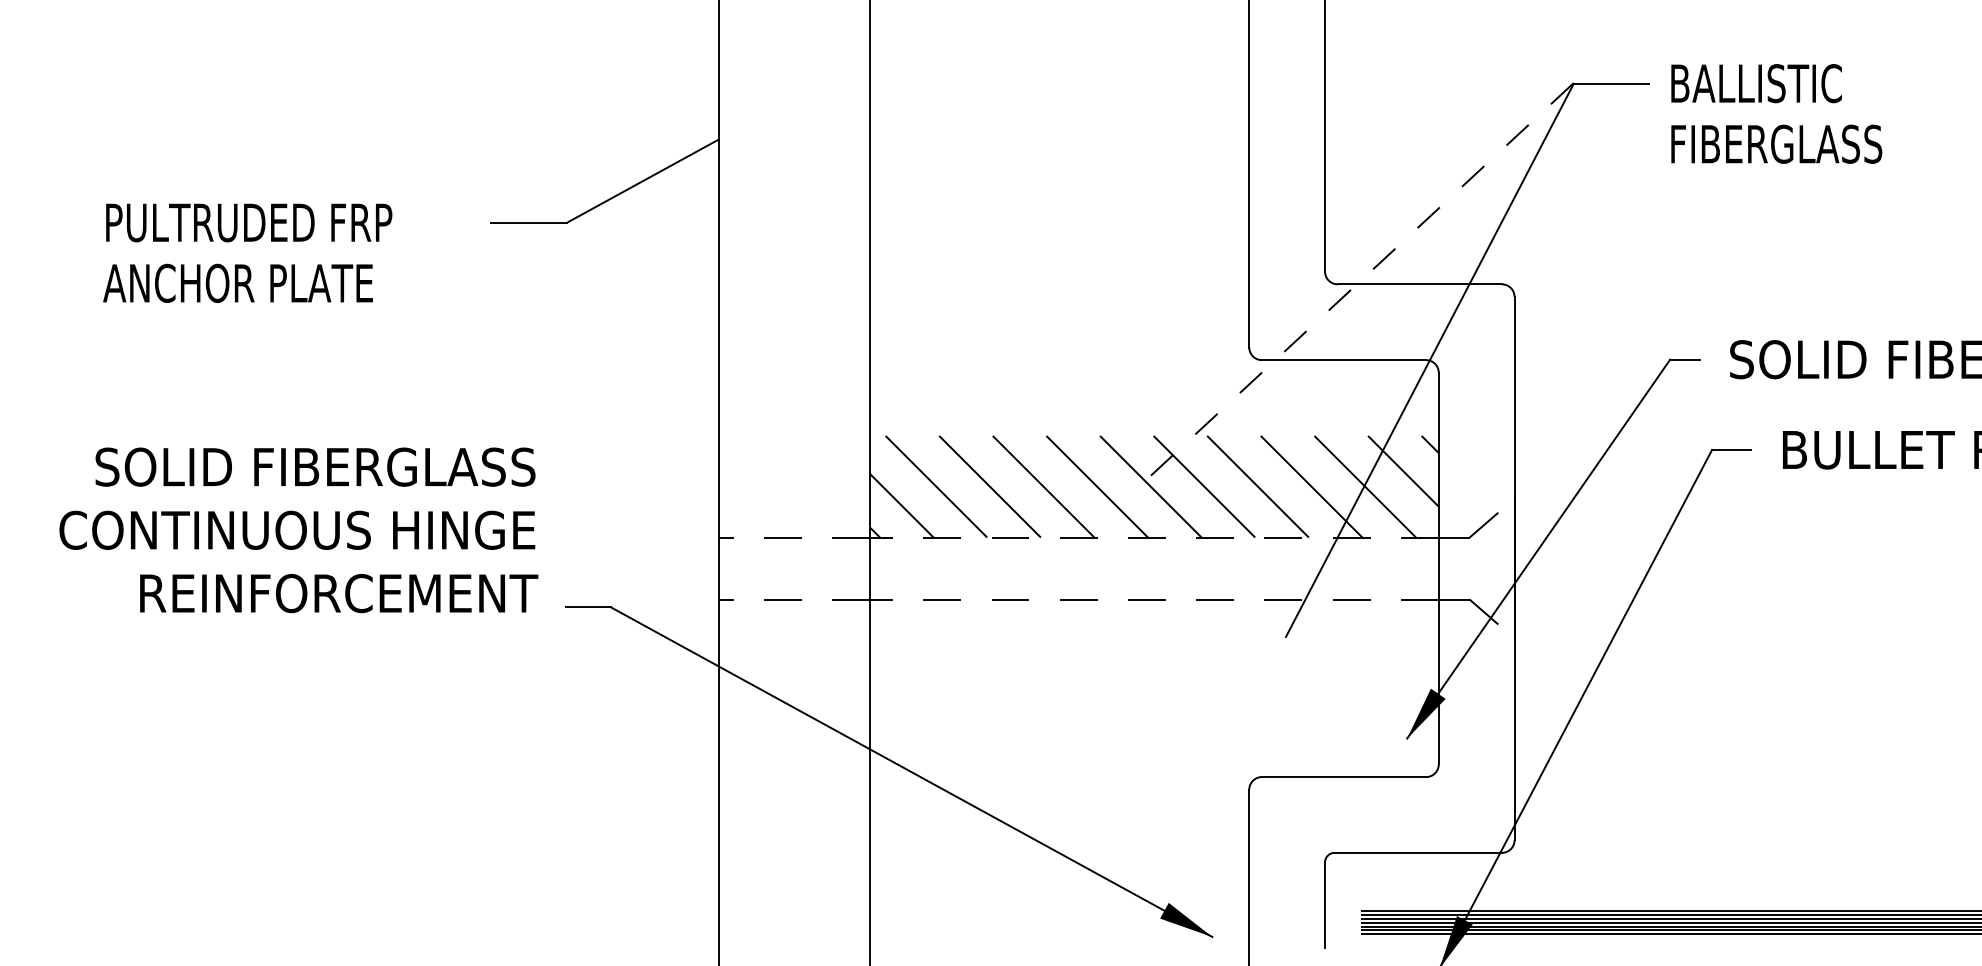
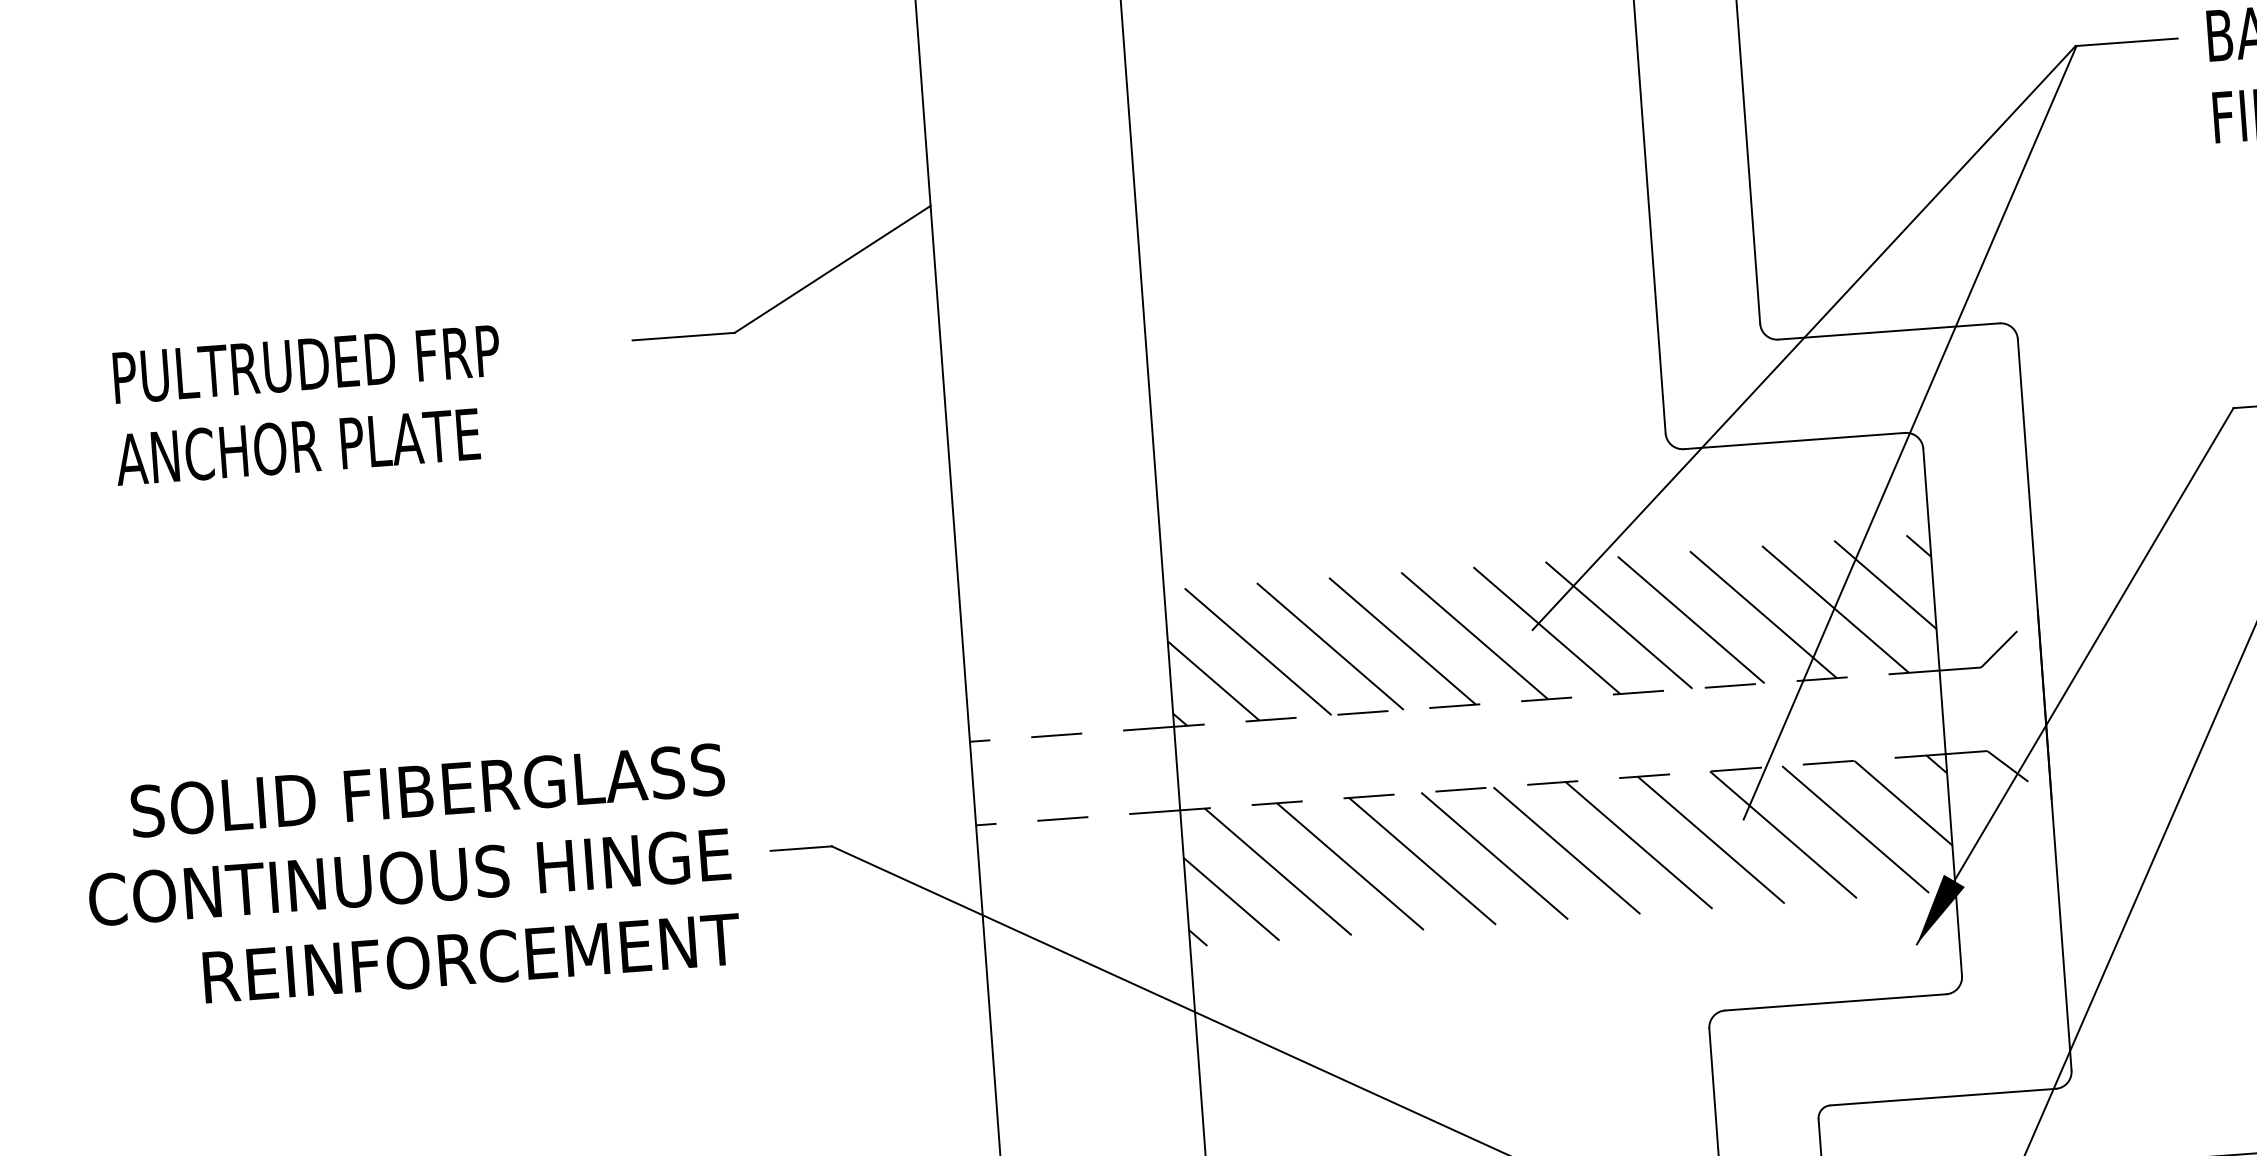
line: (1356, 284) -> (1803, 337), dashed -> solid
text: (298, 530) -> (411, 877), moved
hatch: (1154, 650) -> (1567, 850), added

